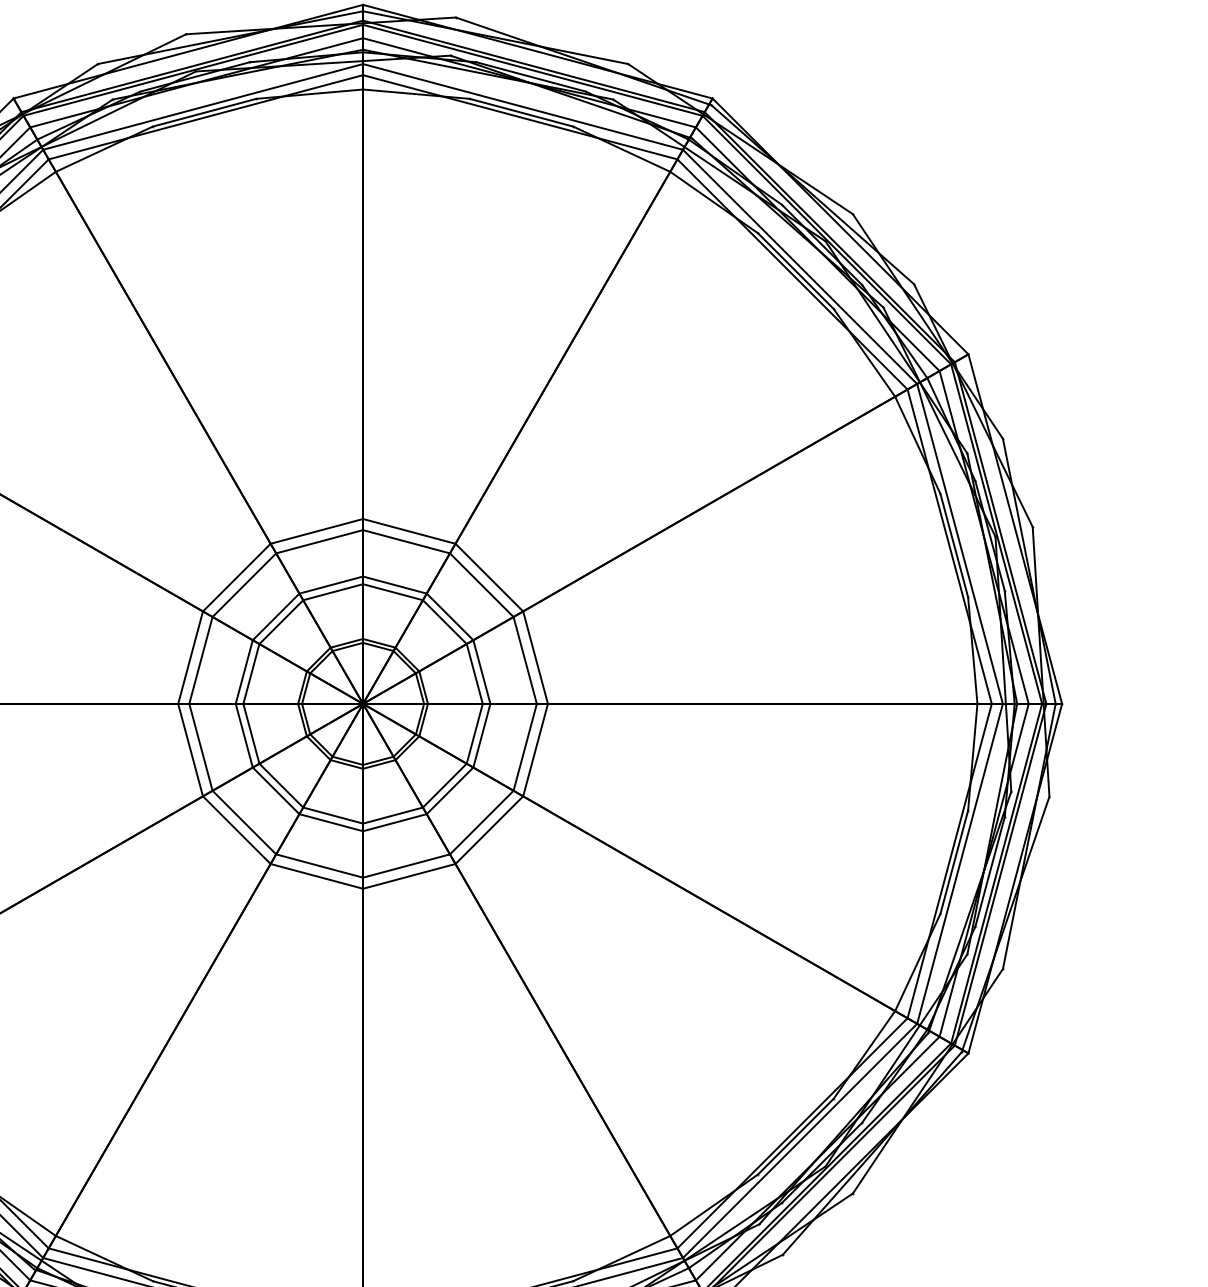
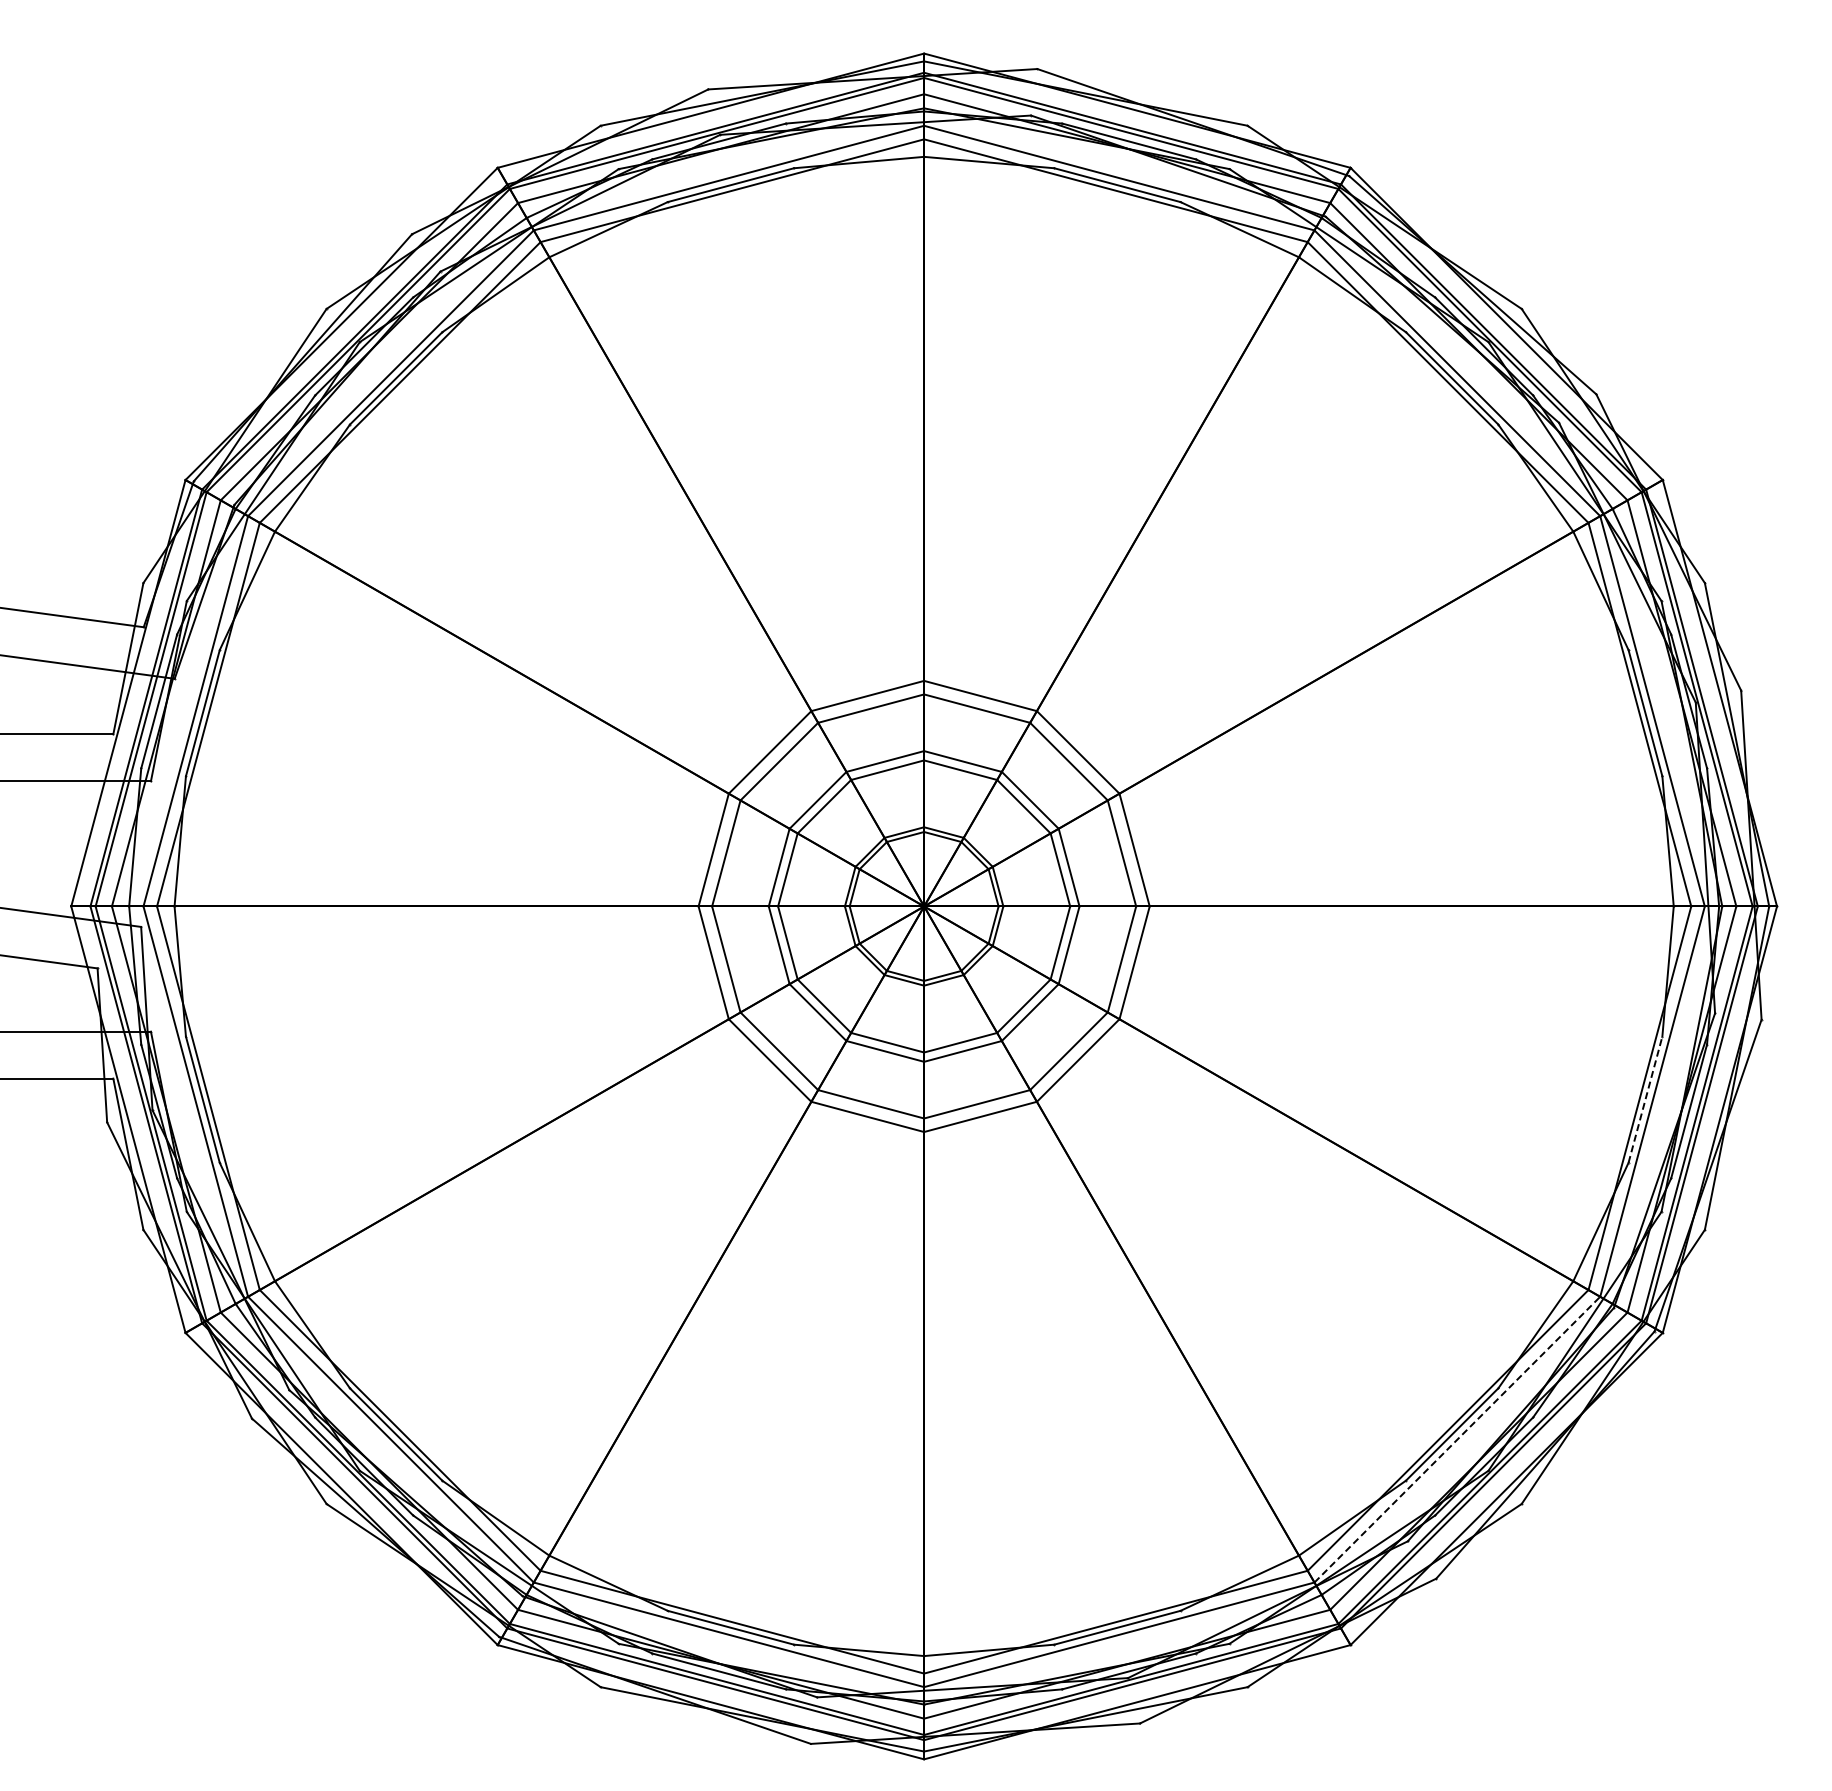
line: (954, 862) -> (1645, 1099), solid -> dashed
line: (800, 1140) -> (1457, 1439), solid -> dashed

